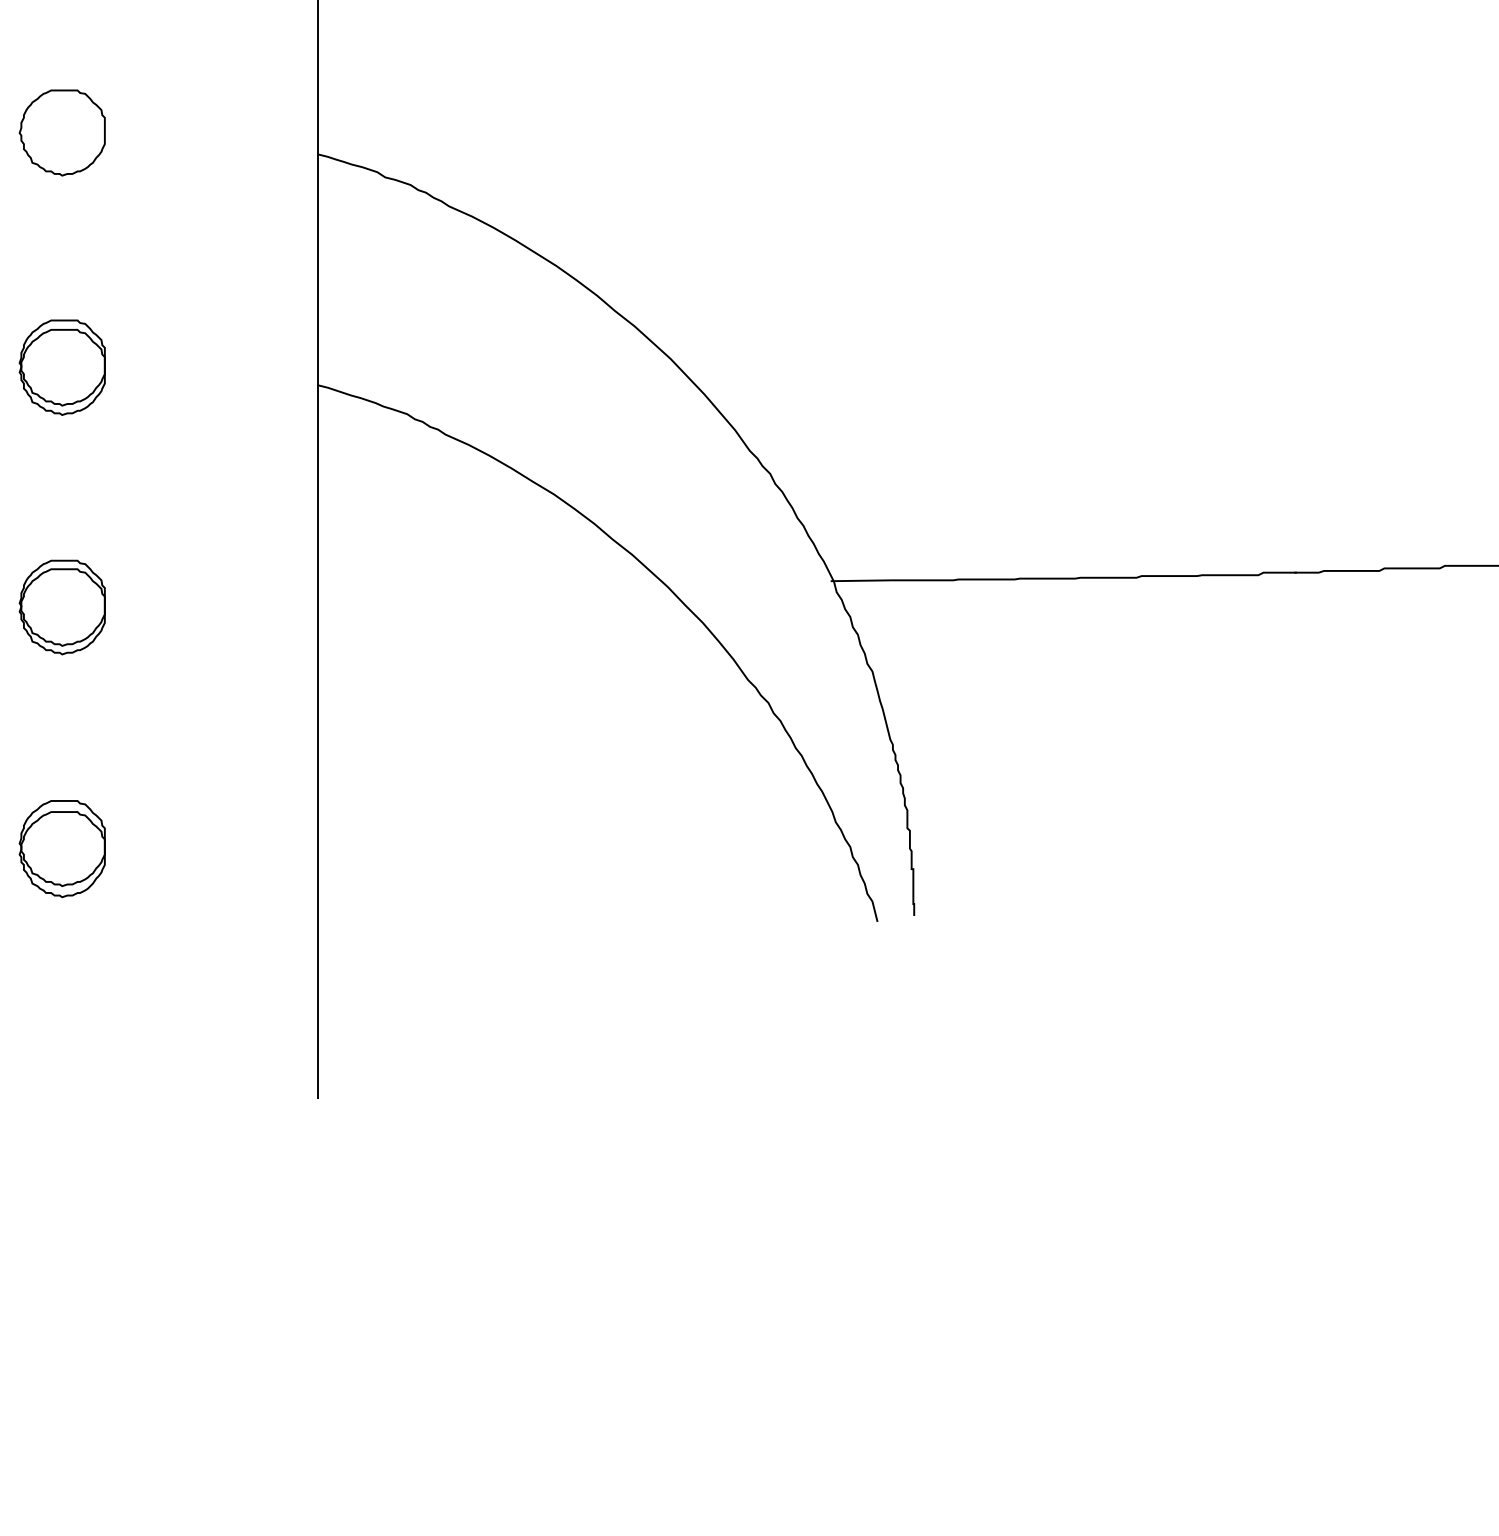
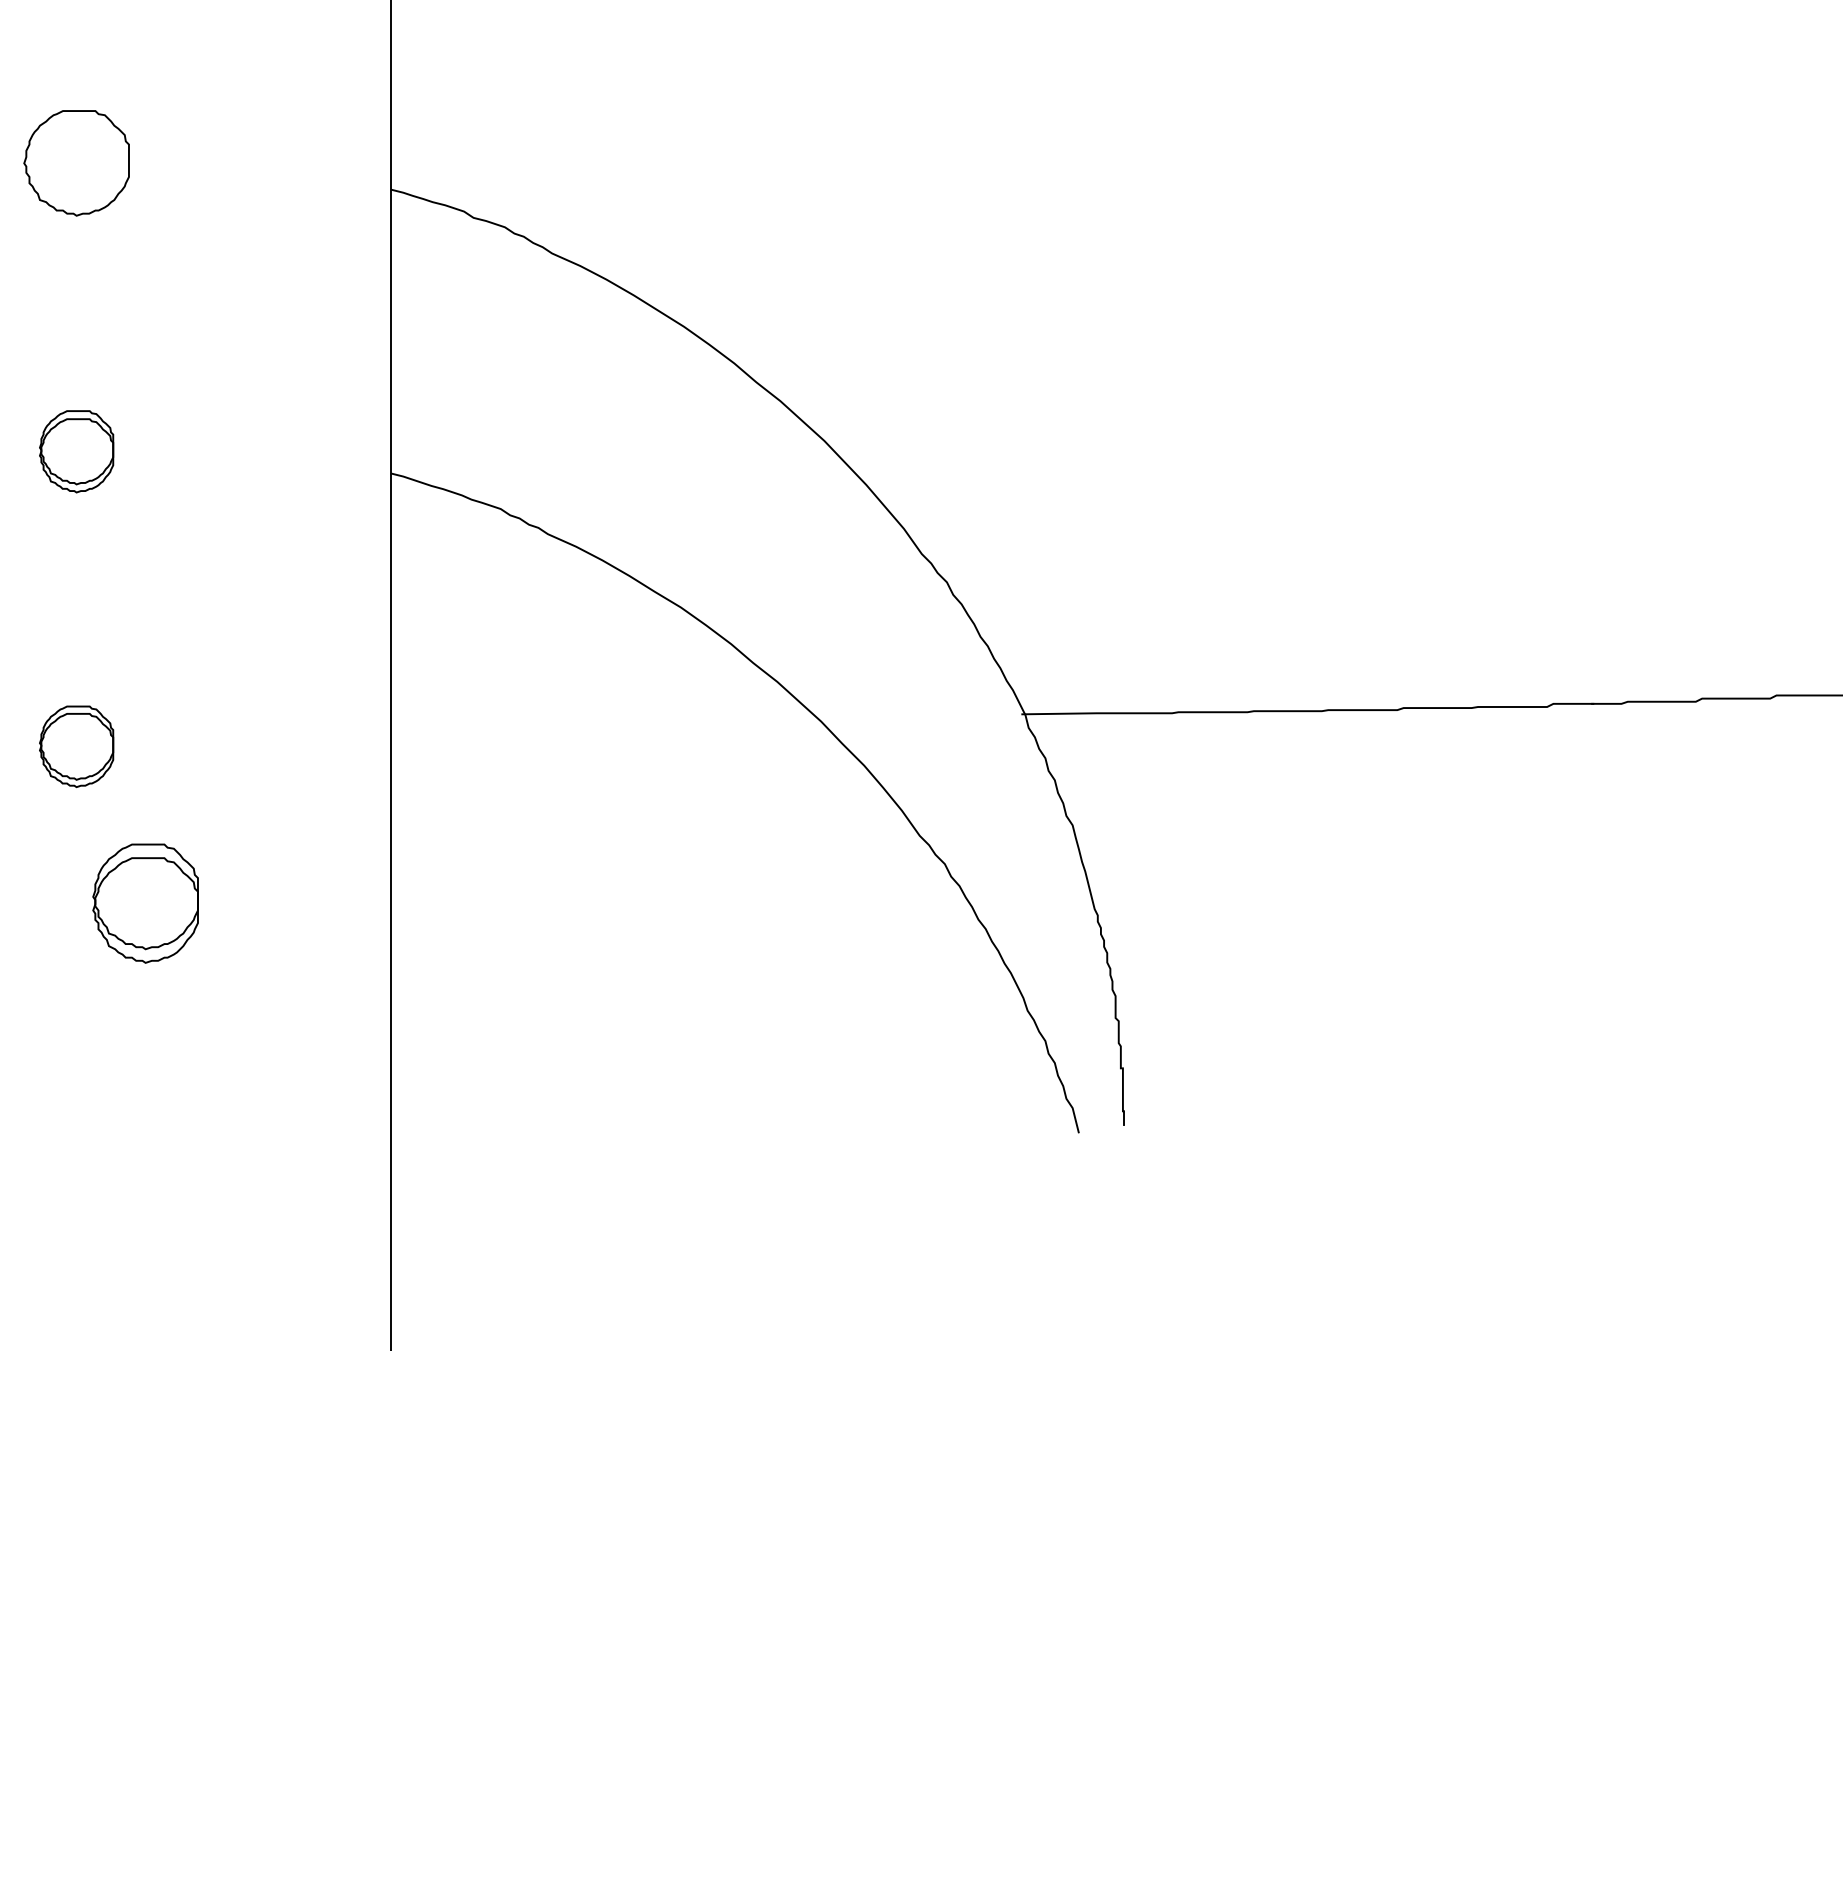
part: (62, 367) -> (76, 451), size x0.7
part: (62, 607) -> (76, 746), size x0.7
part: (62, 848) -> (145, 903), moved

